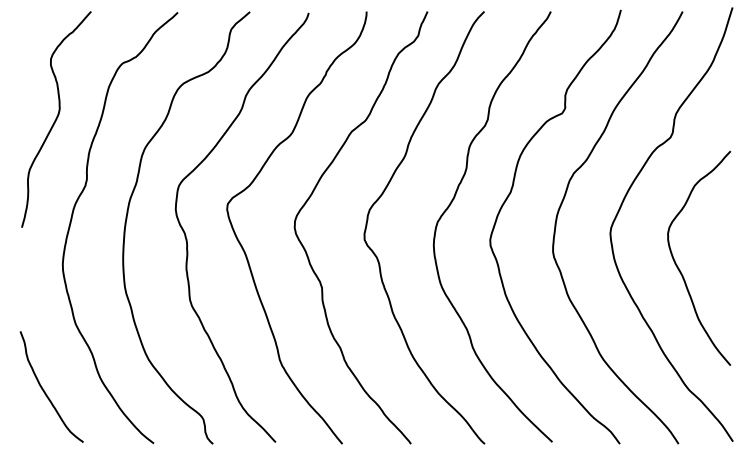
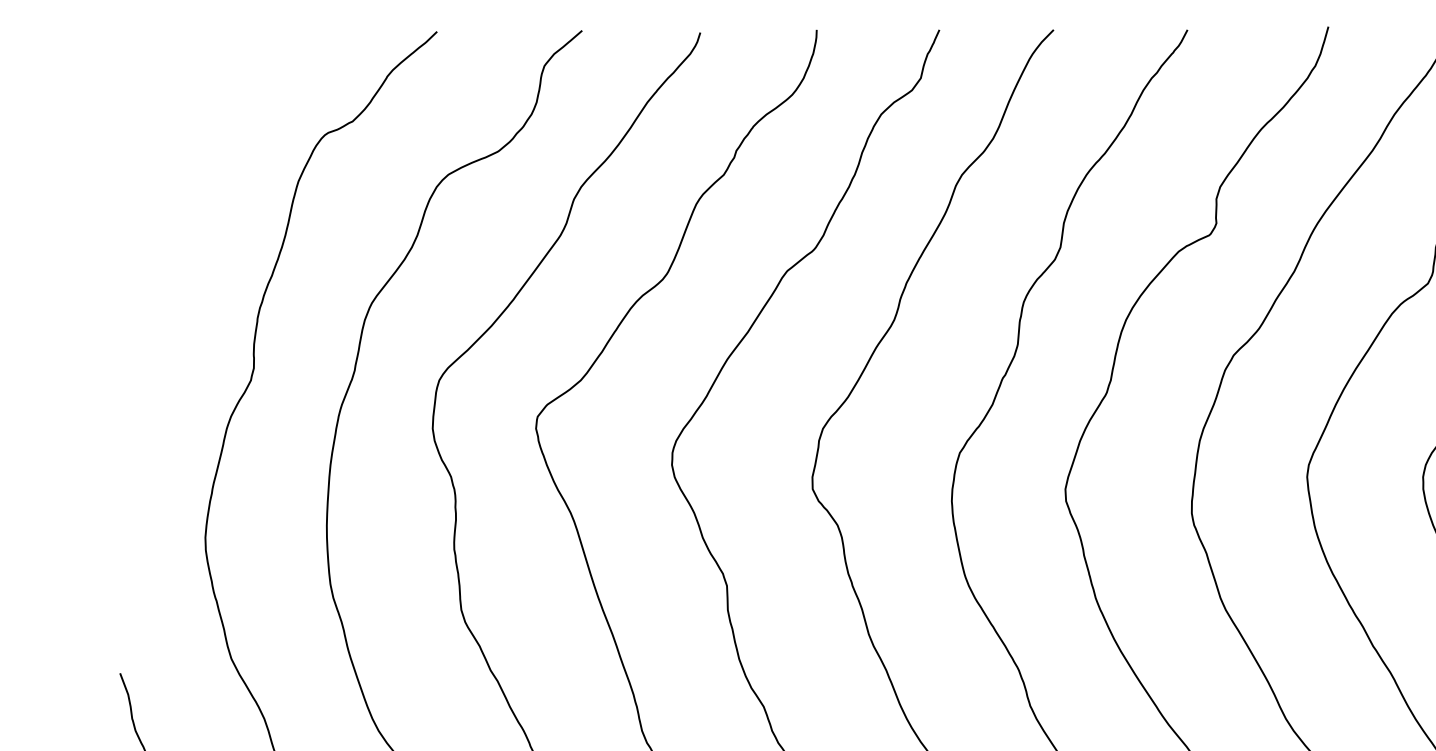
curve: (56, 119) -> (192, 247), removed

